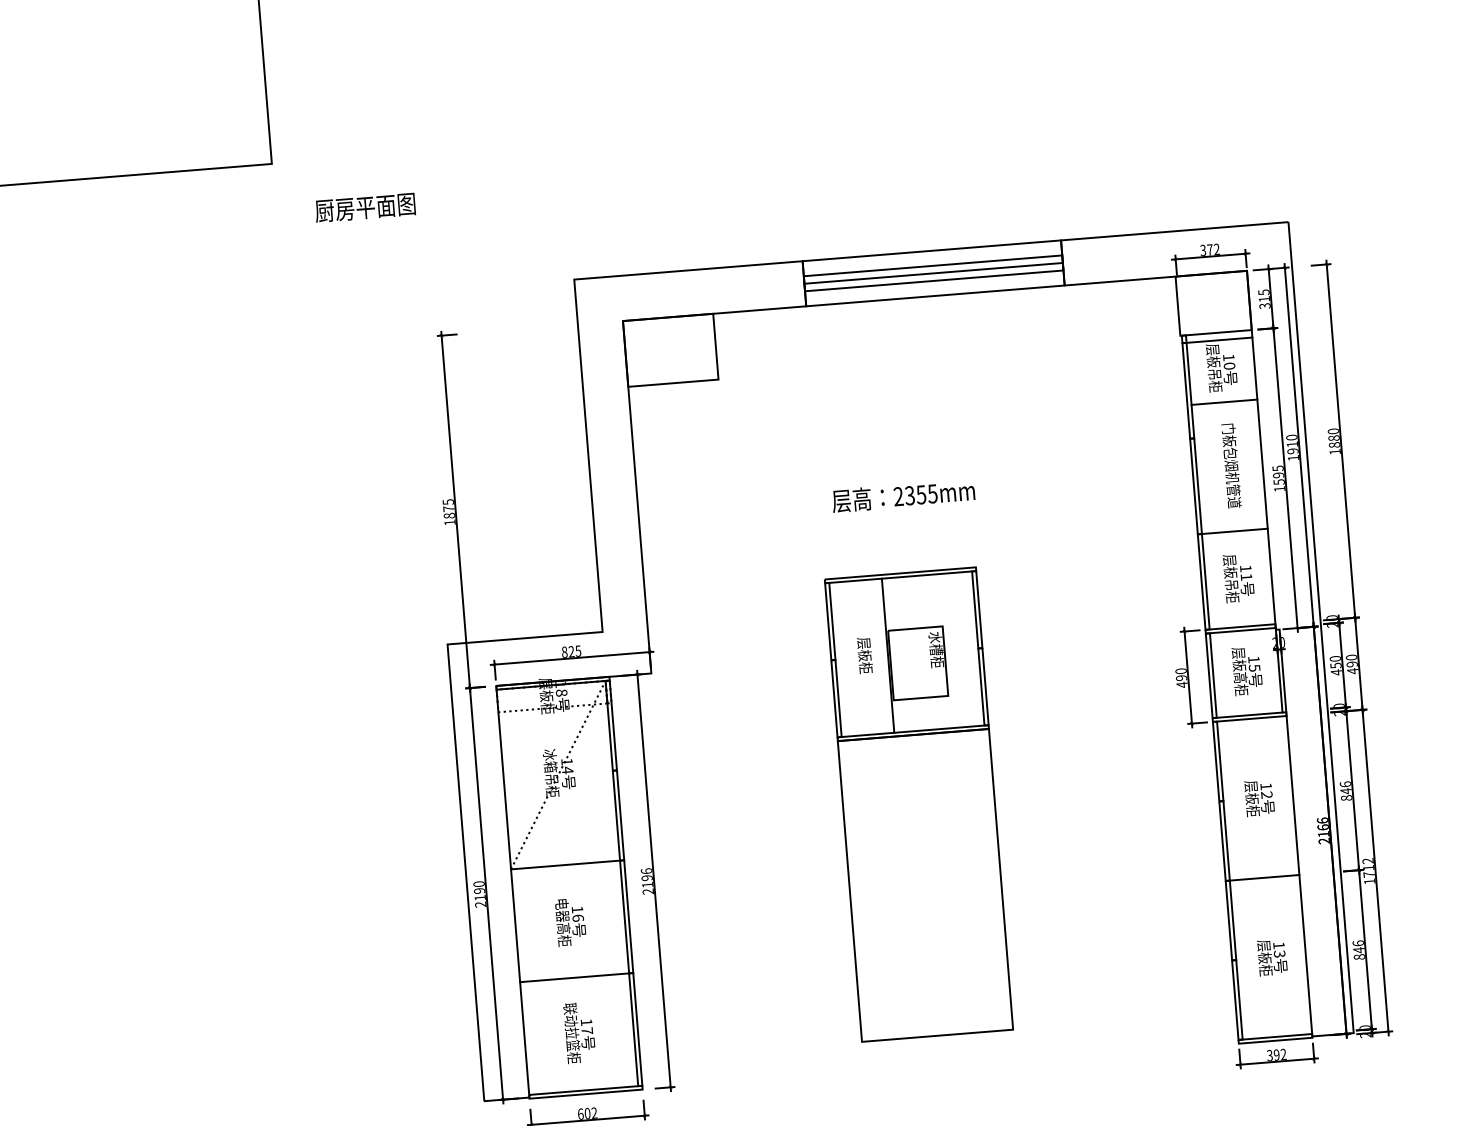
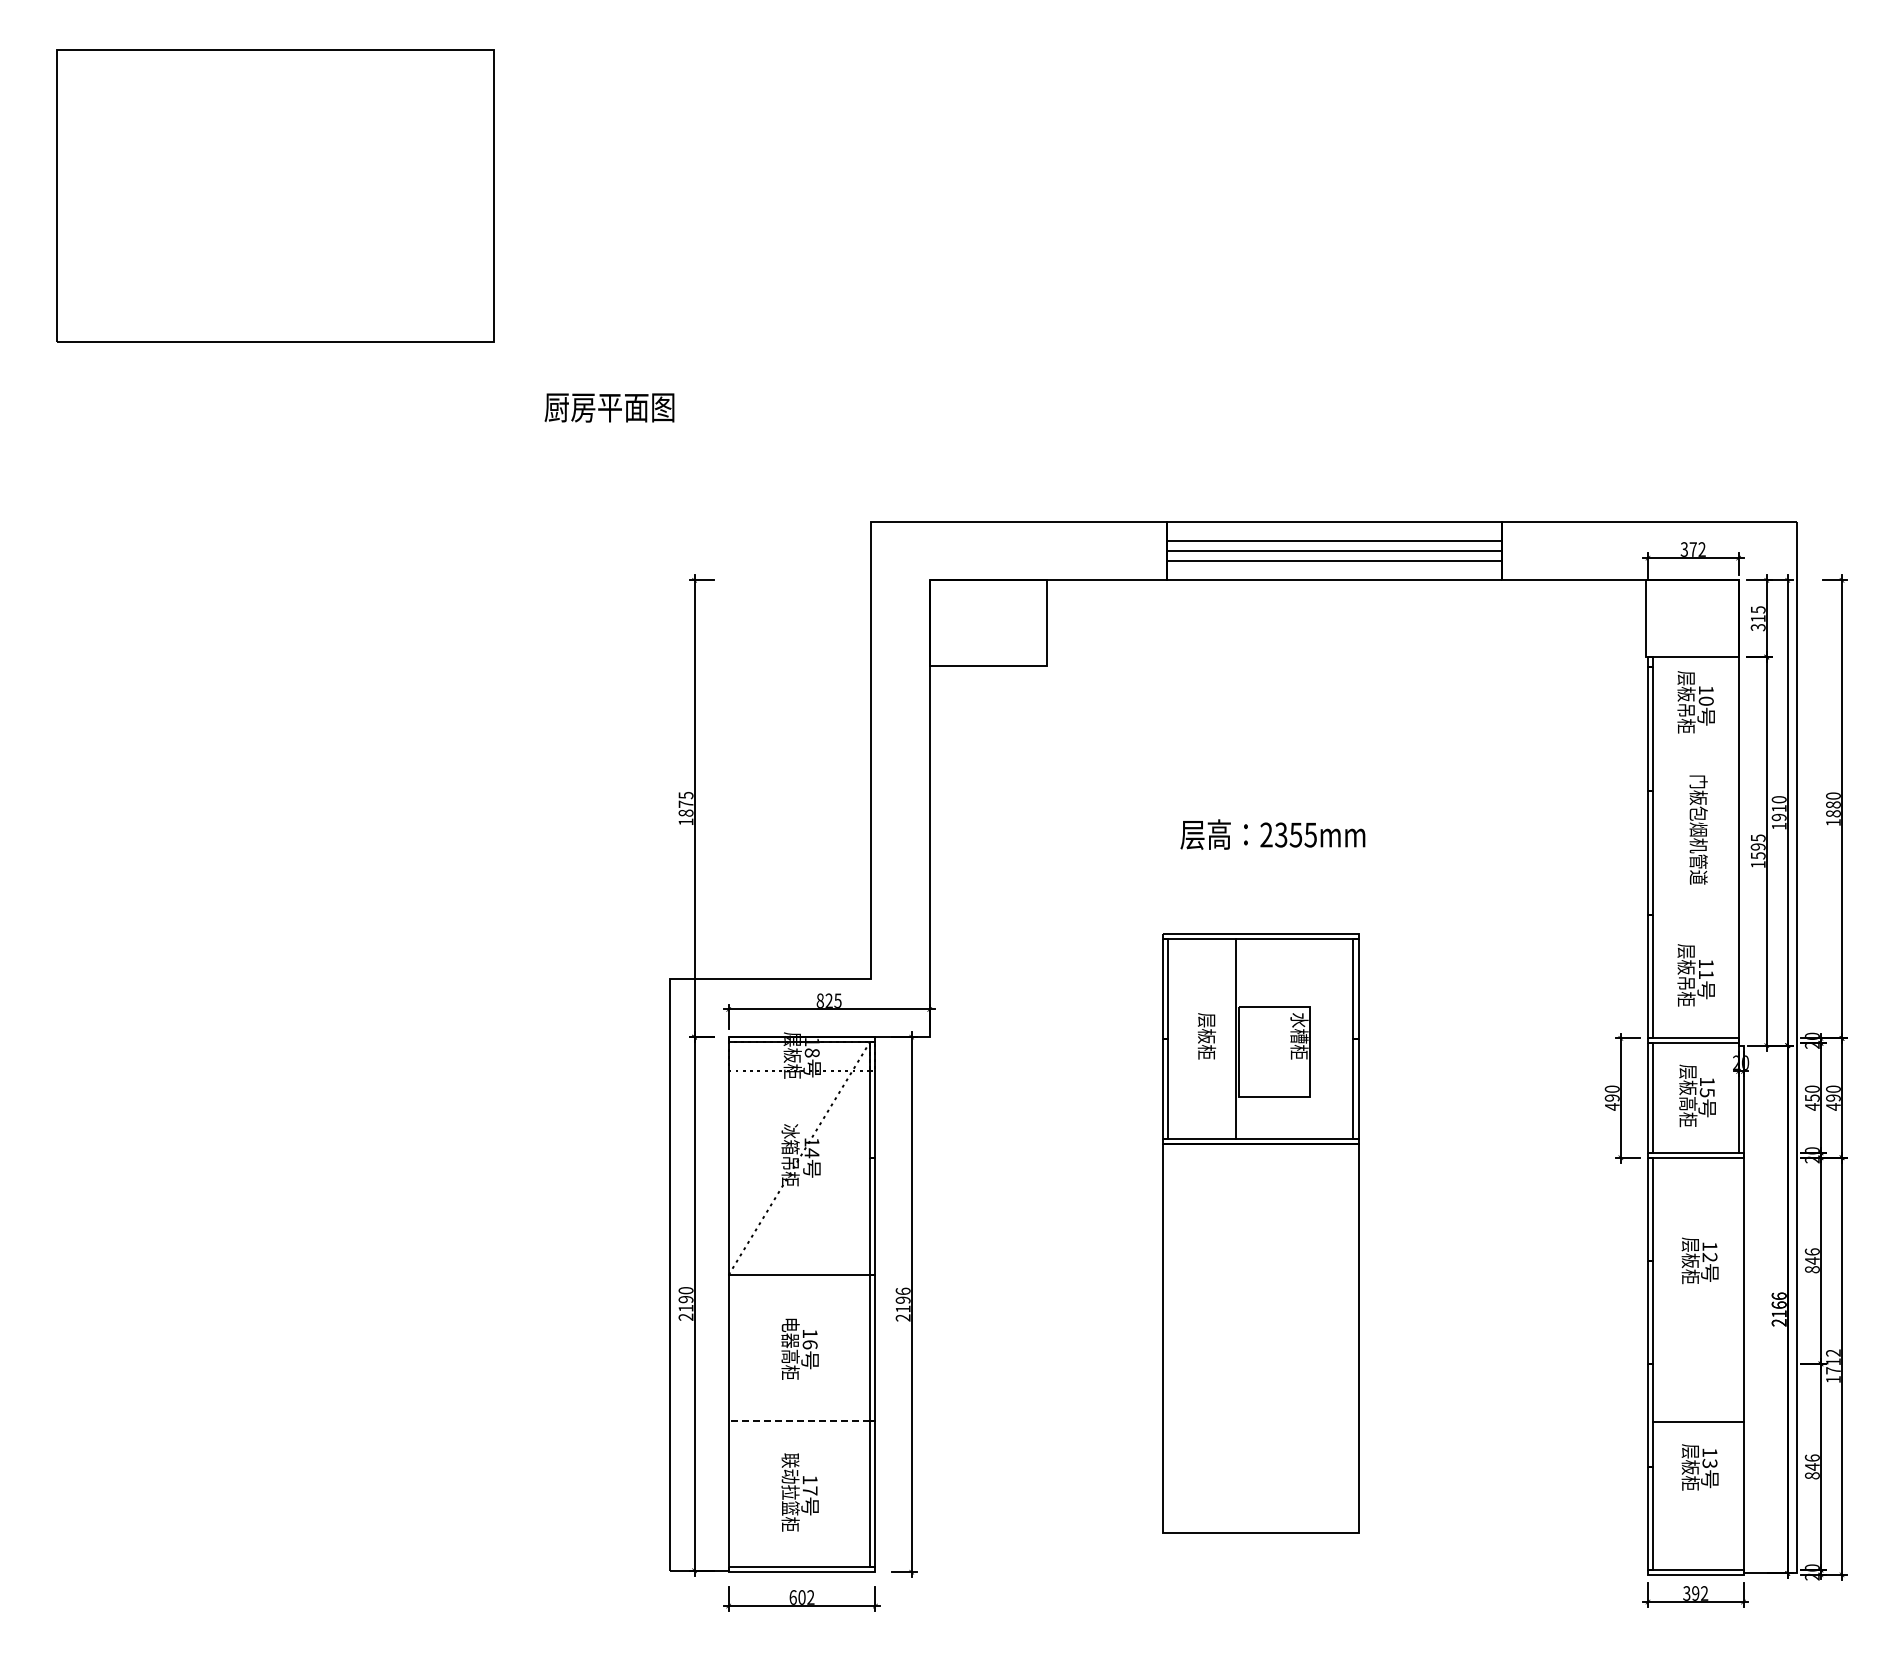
line: (1219, 340) -> (1695, 666), removed
line: (1224, 402) -> (1695, 747), removed
line: (1234, 531) -> (1695, 914), removed
line: (1264, 877) -> (1698, 1421), moved
line: (574, 978) -> (799, 1421), solid -> dashed

